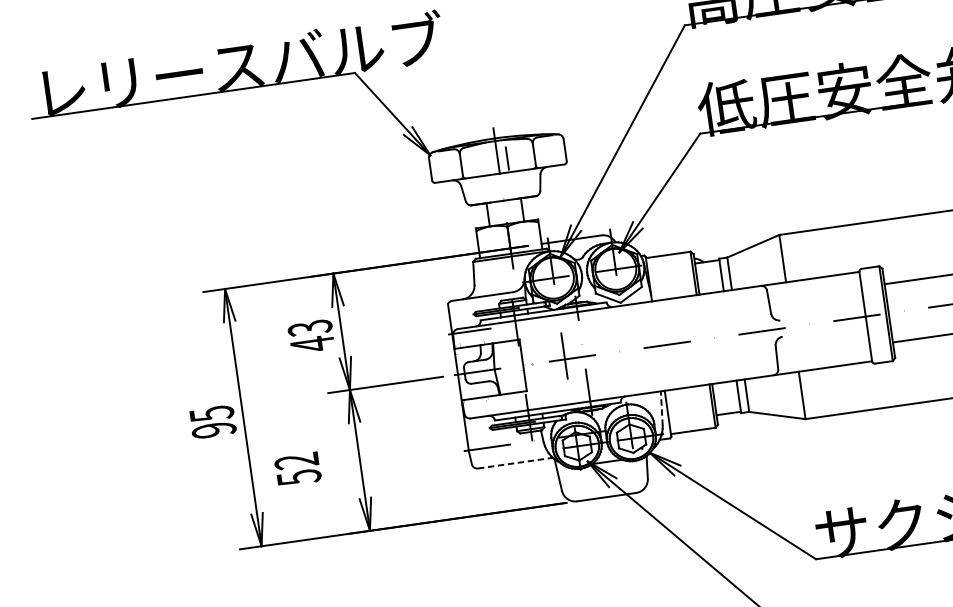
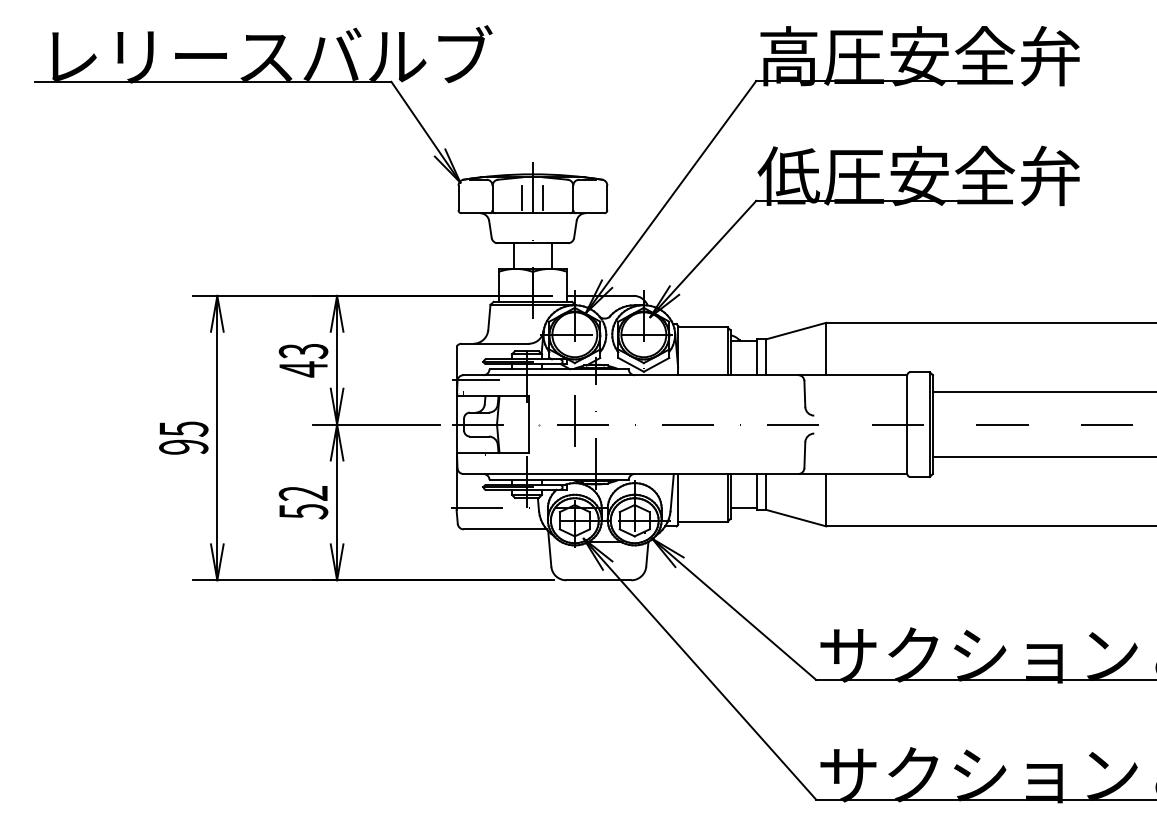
line: (488, 160) -> (522, 197), added
line: (662, 408) -> (672, 492), dashed -> solid
line: (515, 463) -> (505, 529), dashed -> solid
text: (297, 469) -> (303, 502), moved

